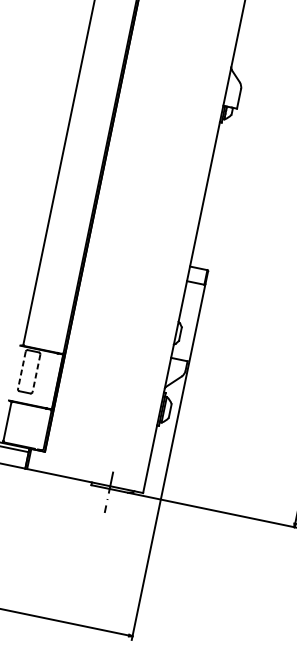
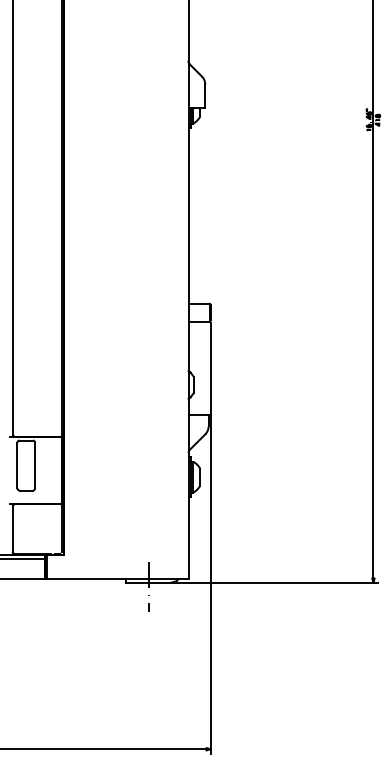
line: (21, 370) -> (17, 465), dashed -> solid
line: (36, 373) -> (35, 465), dashed -> solid

